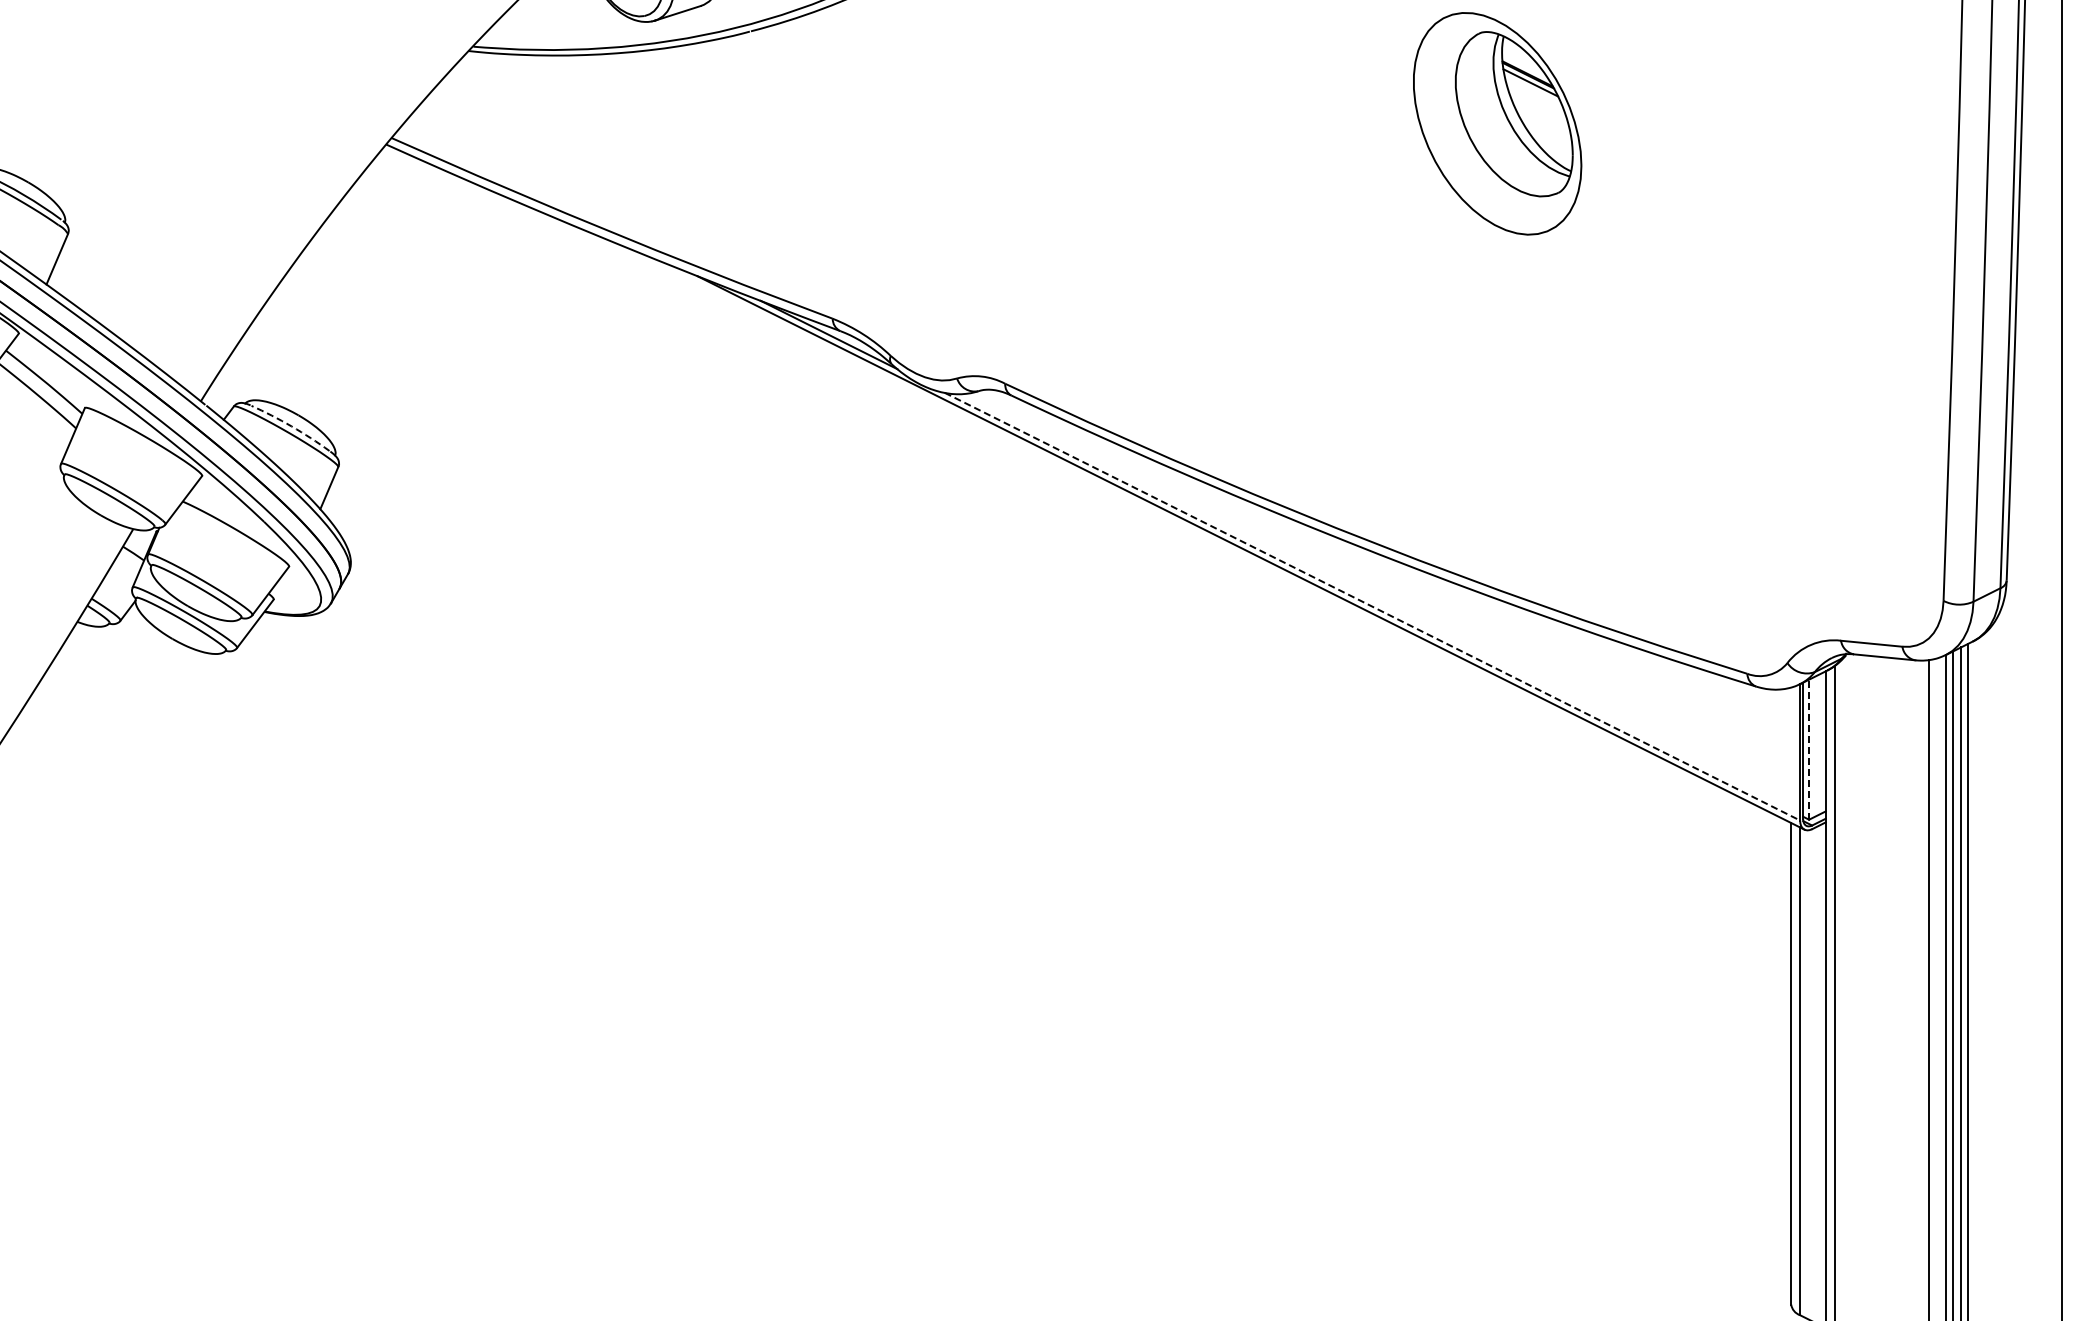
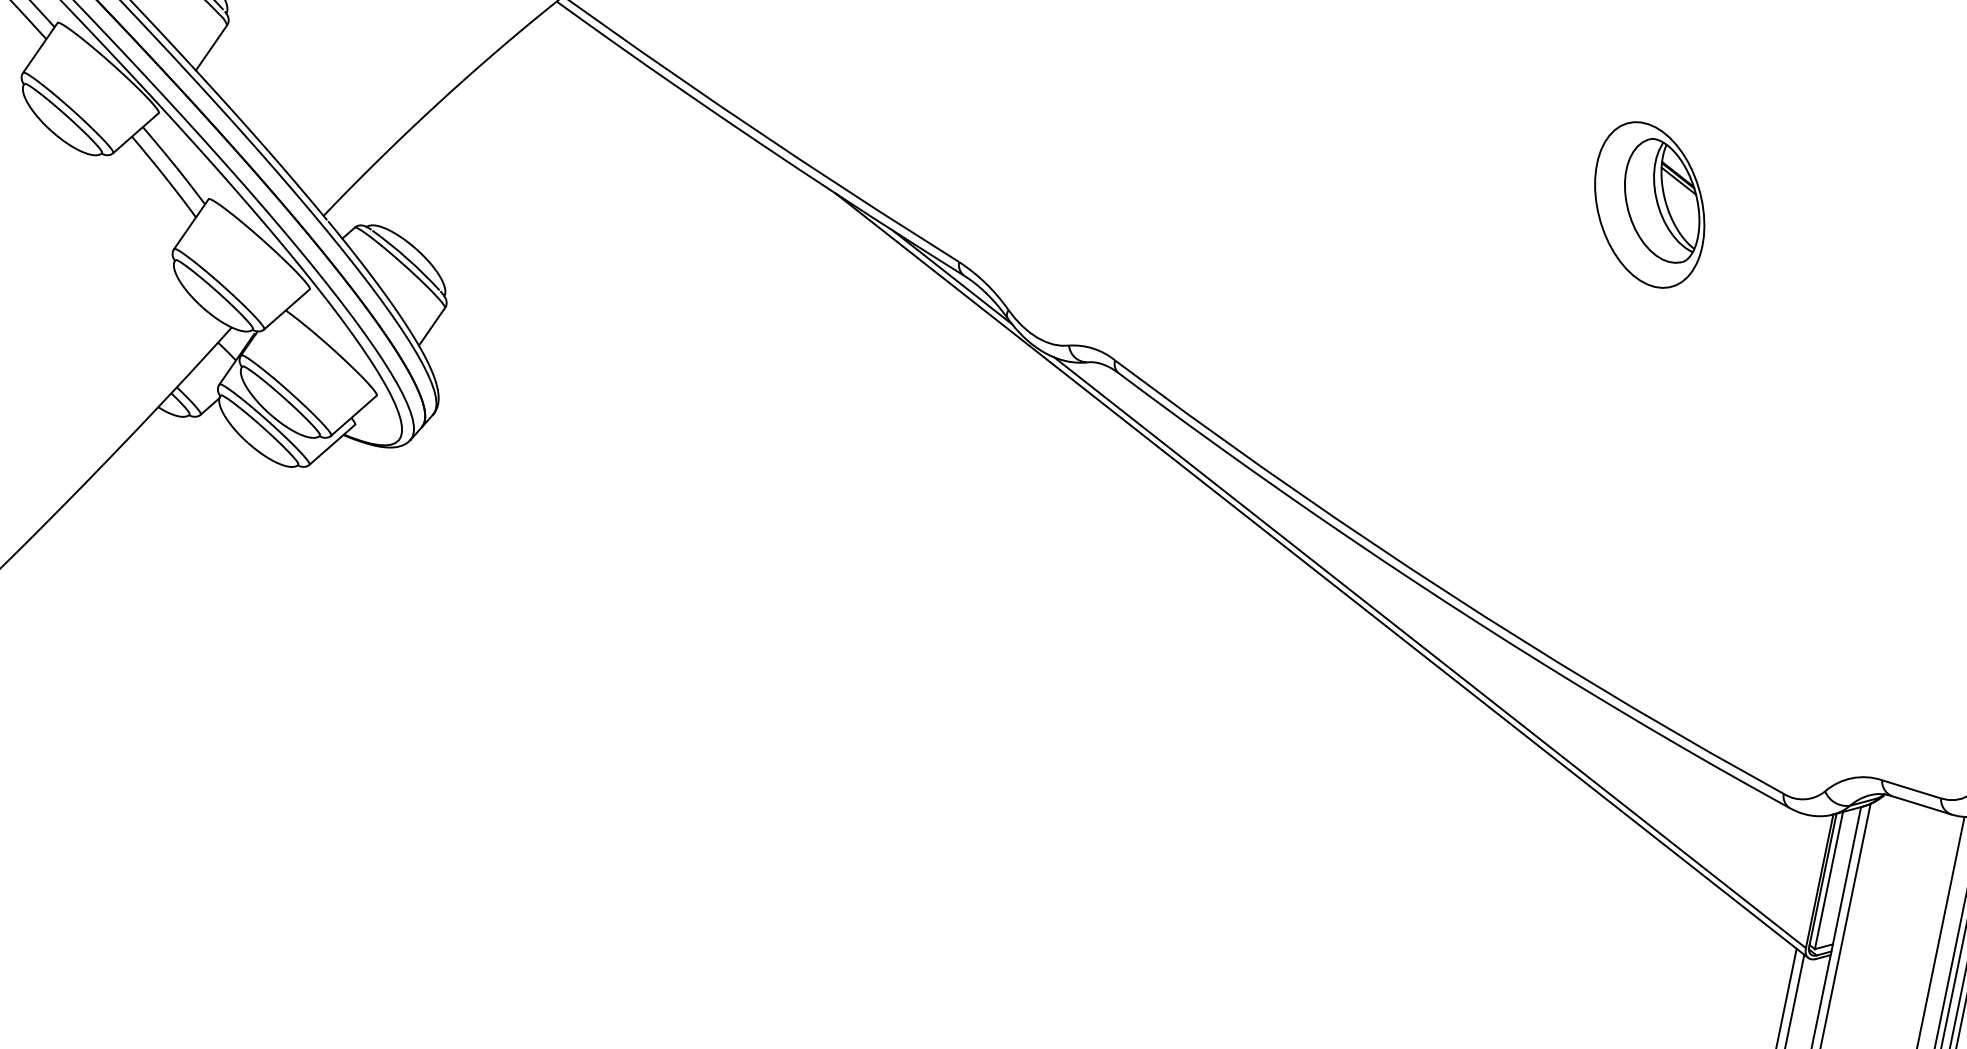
part: (1497, 124) -> (1649, 205), size x0.71
arc: (291, 426) -> (407, 258), dashed -> solid
line: (1372, 606) -> (1430, 652), dashed -> solid
line: (1809, 749) -> (1829, 880), dashed -> solid

